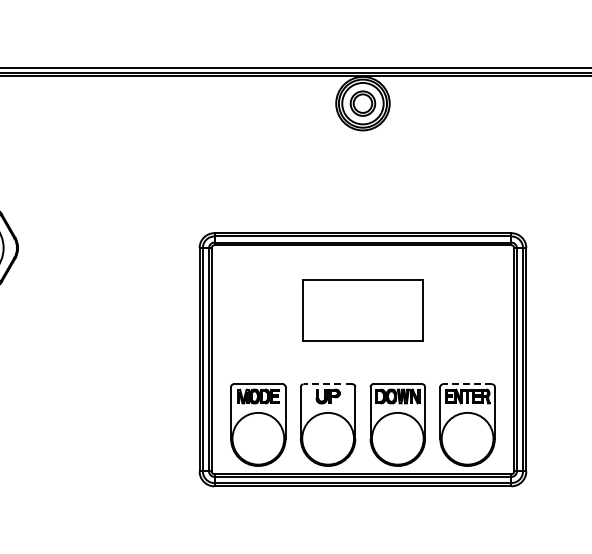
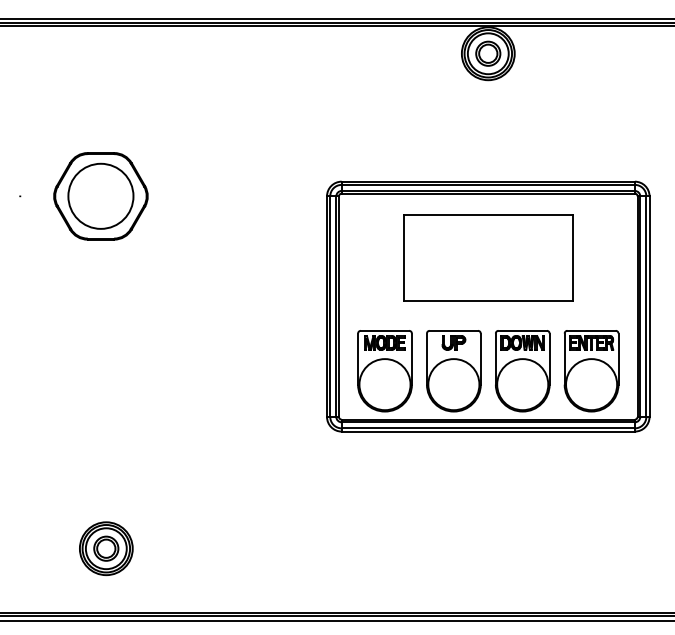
part: (363, 309) -> (488, 257), size x1.43
line: (327, 383) -> (453, 330), dashed -> solid
line: (467, 383) -> (591, 330), dashed -> solid

